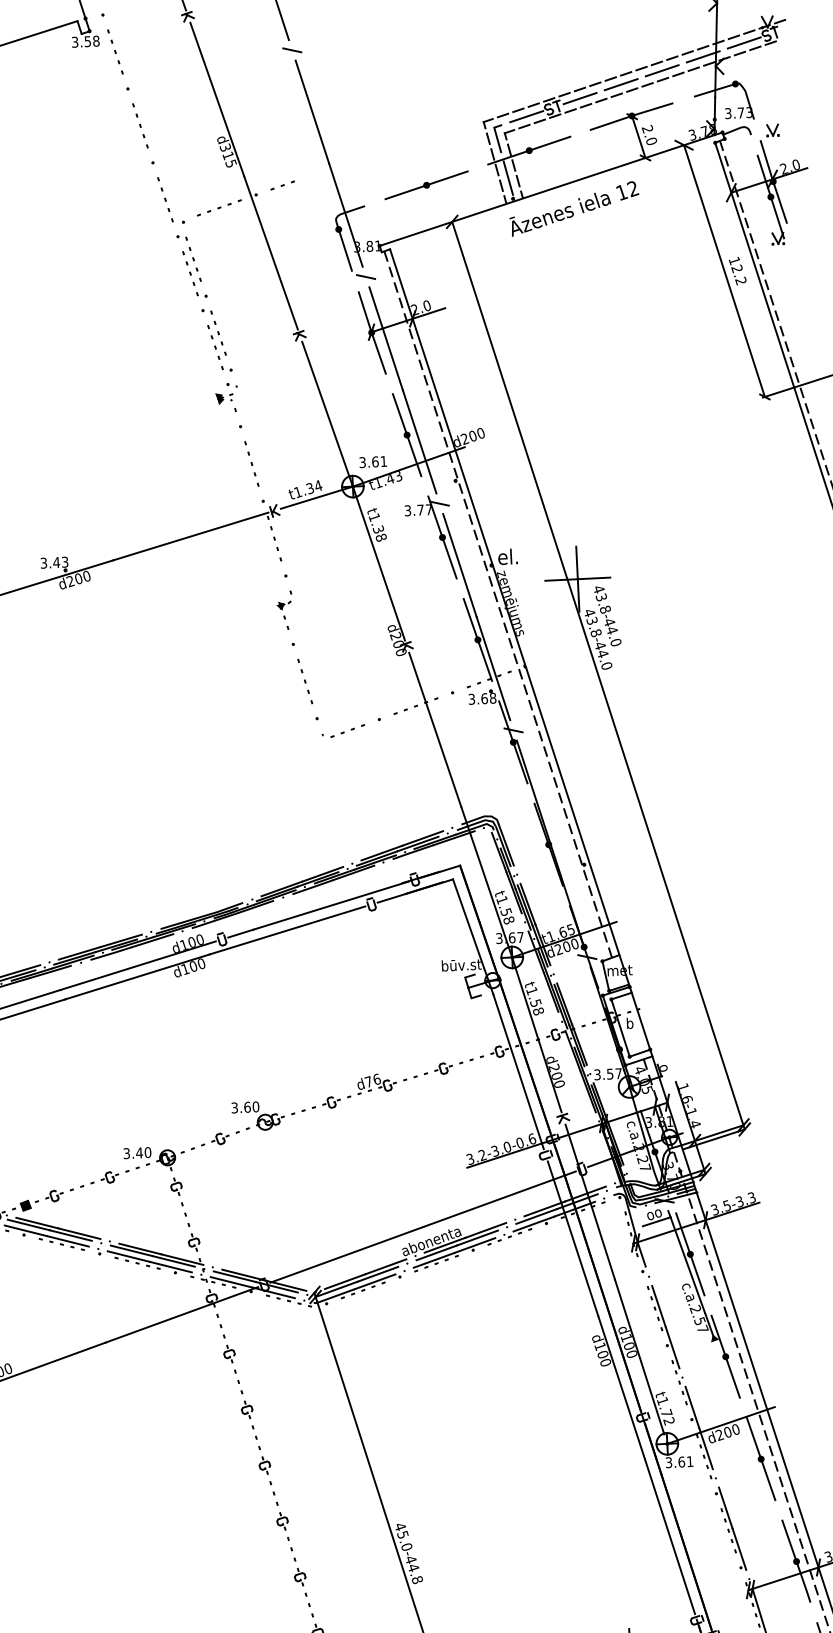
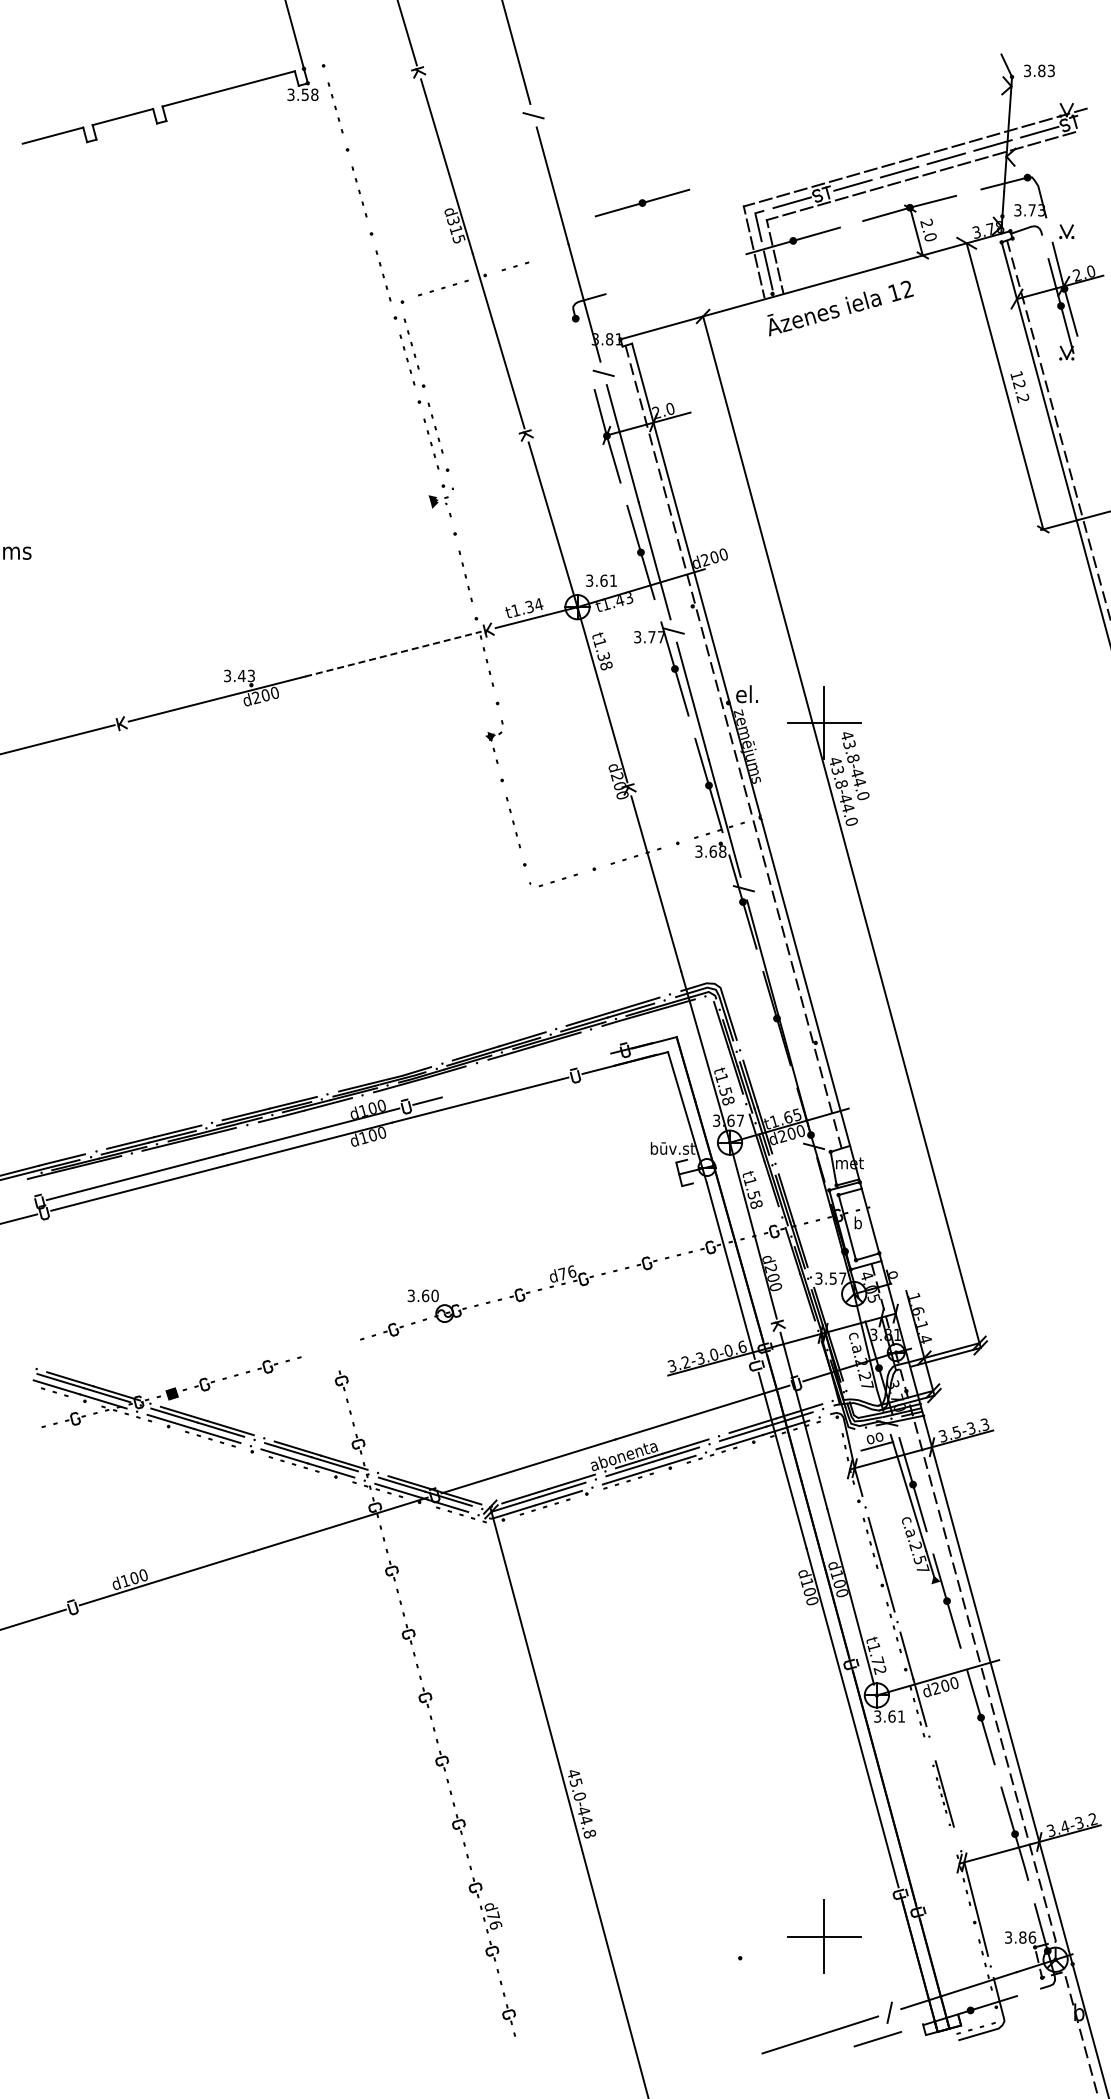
part: (426, 184) -> (642, 202), moved
line: (344, 249) -> (581, 341), removed
line: (190, 536) -> (393, 654), solid -> dashed
line: (330, 905) -> (529, 1074), removed
part: (154, 1158) -> (318, 1348), removed
part: (730, 1528) -> (943, 1793), size x0.7

